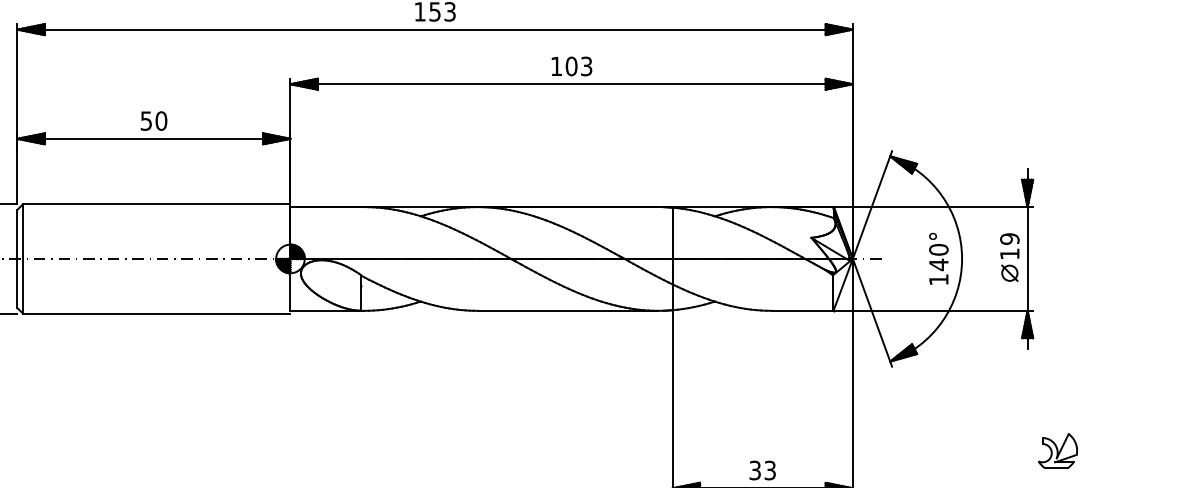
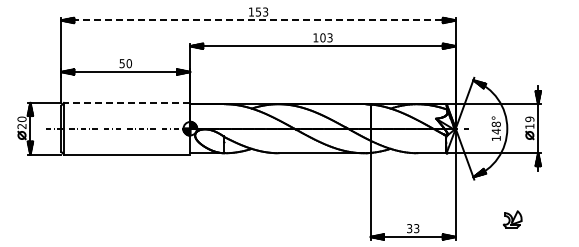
line: (437, 29) -> (259, 20), solid -> dashed
line: (155, 203) -> (126, 102), solid -> dashed
text: (939, 249) -> (496, 124), 140° -> 148°
part: (1057, 451) -> (512, 219), moved

